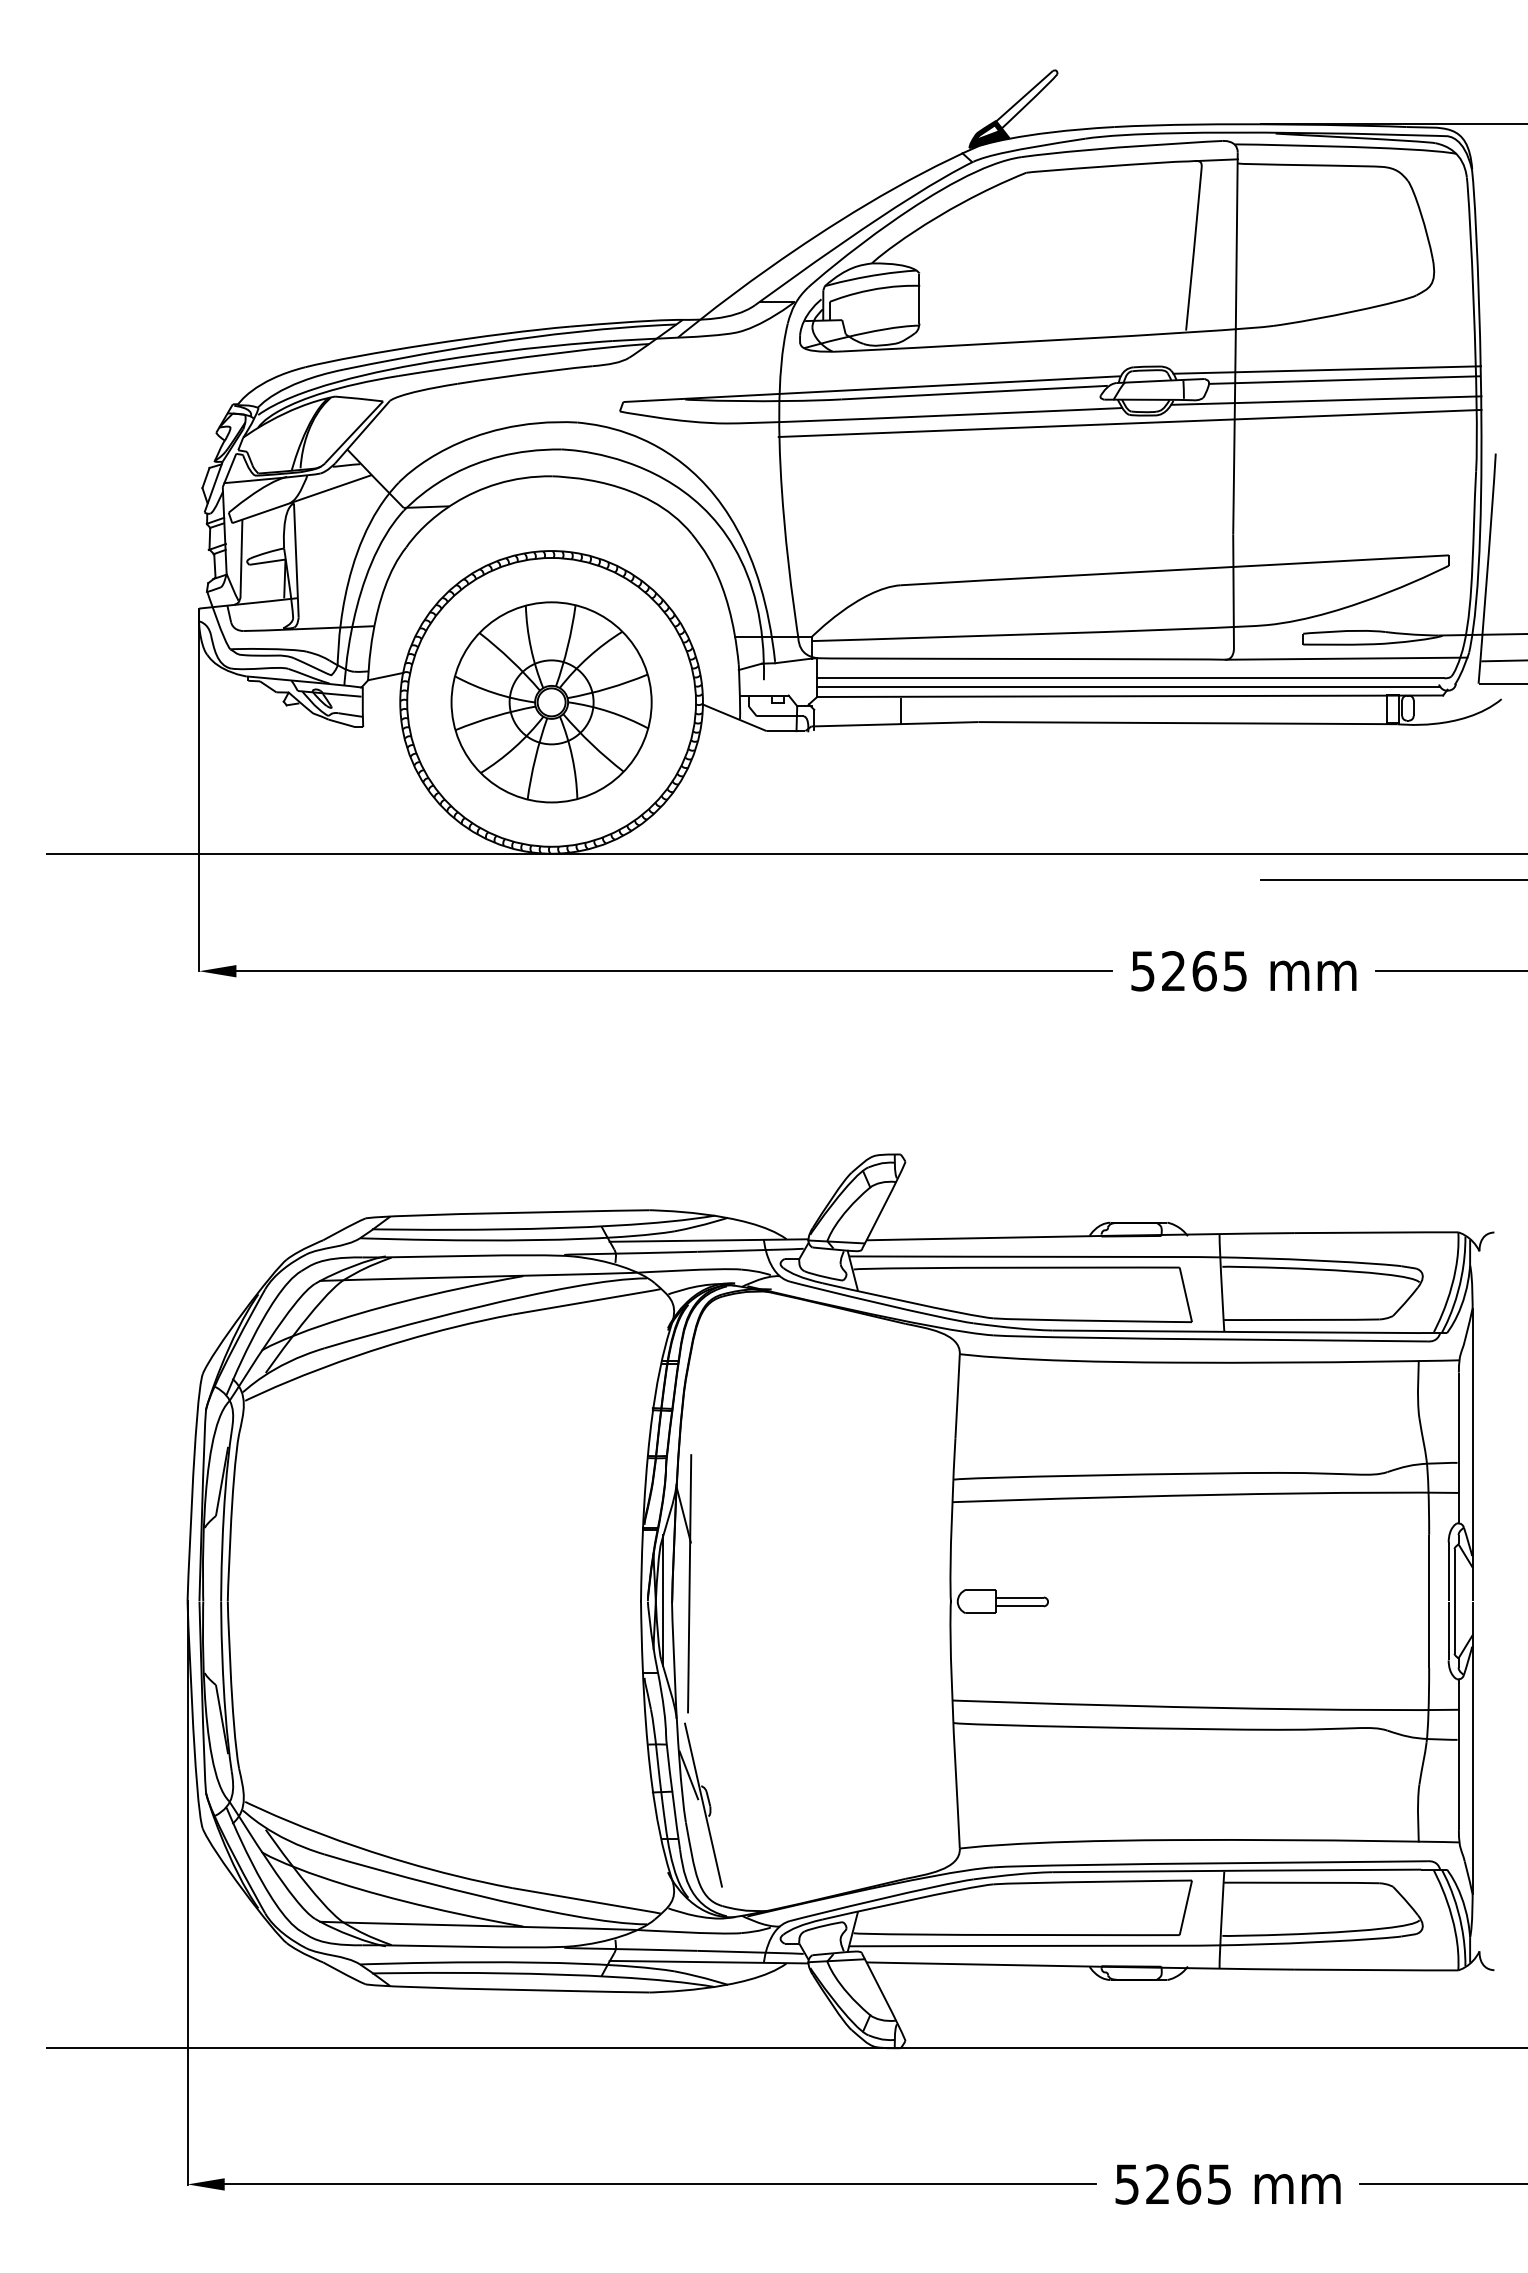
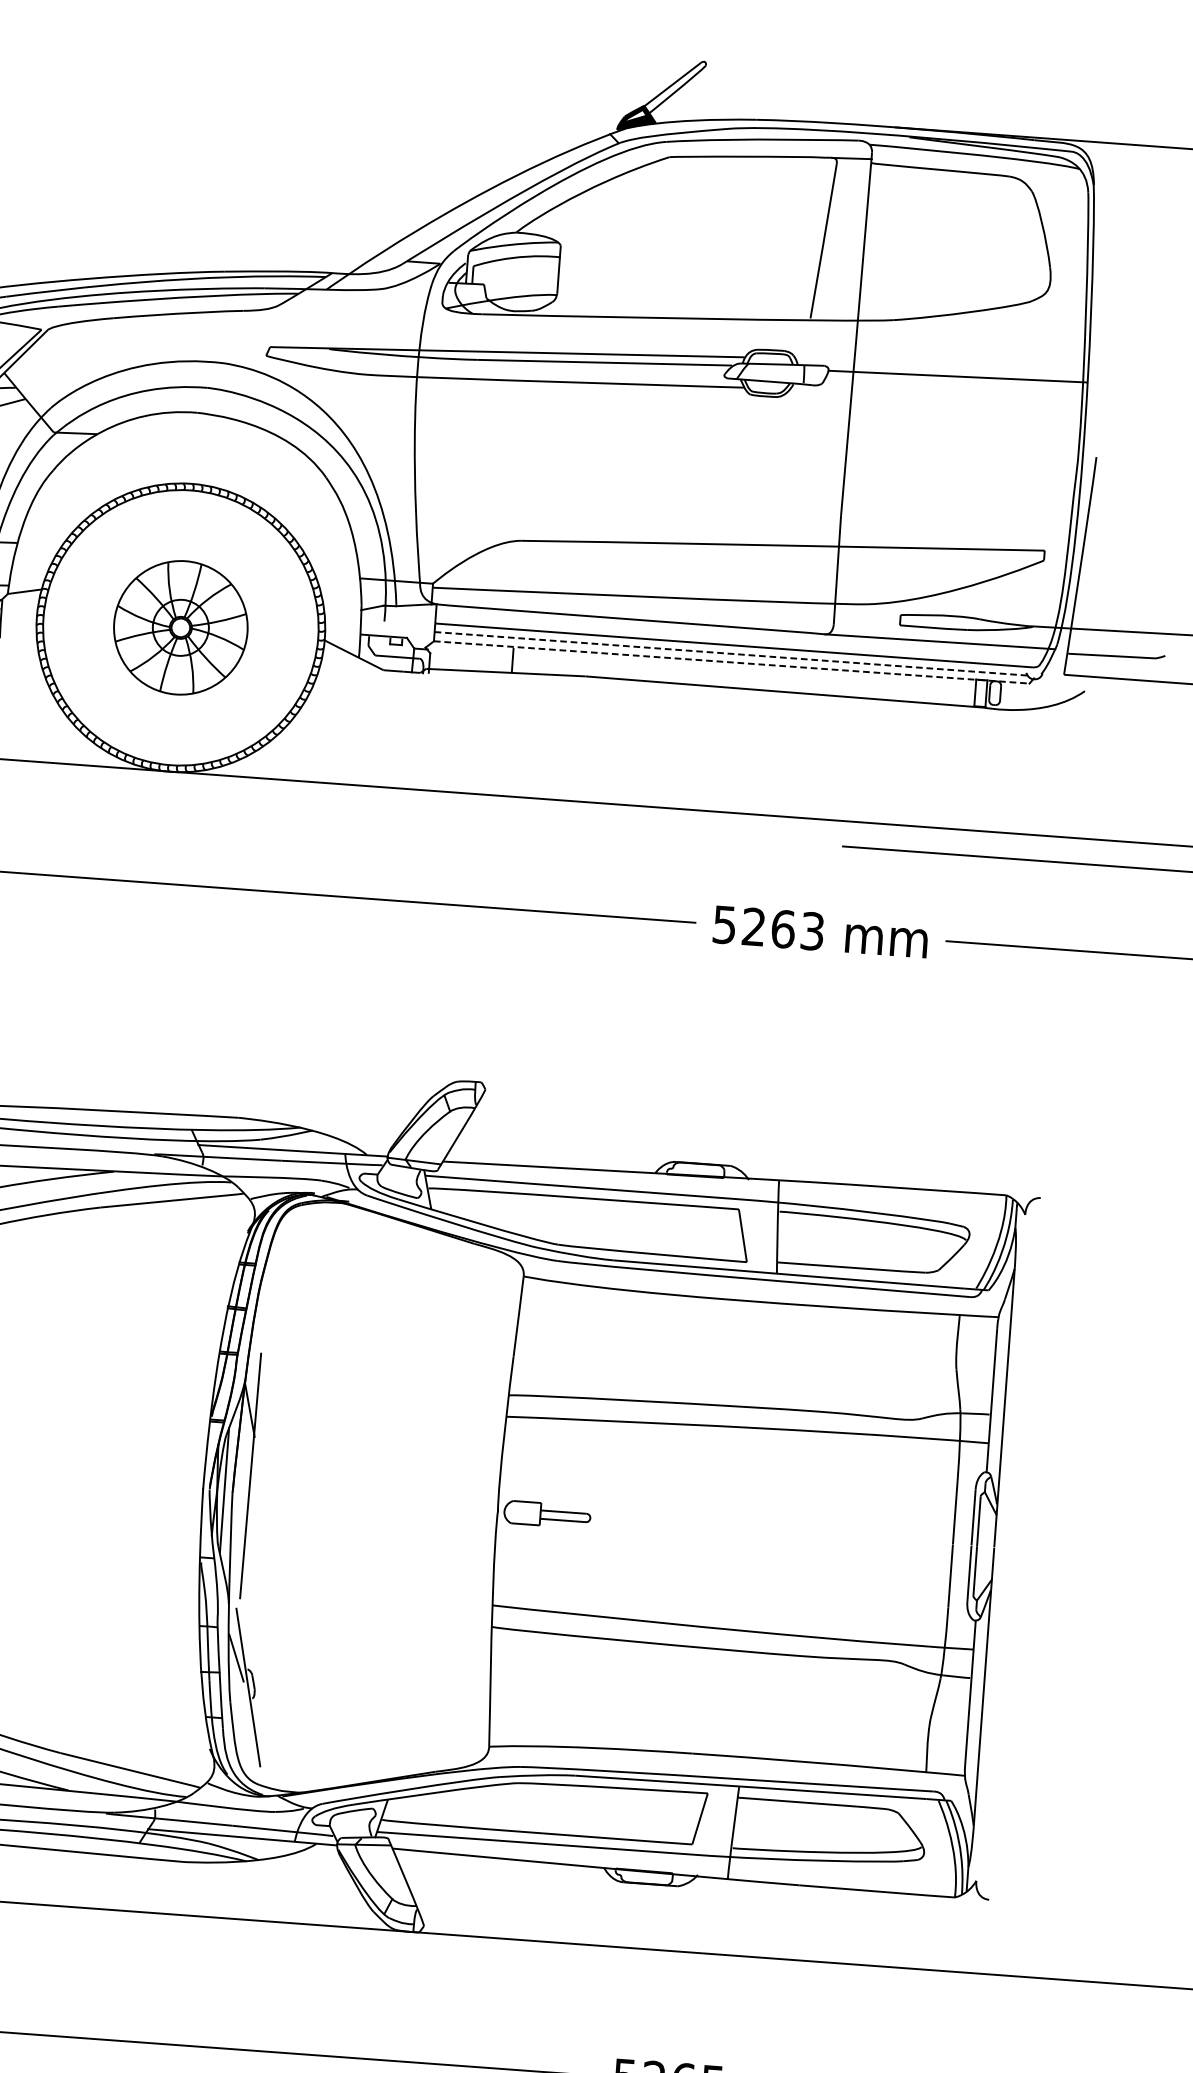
line: (1327, 369) -> (942, 365), removed
line: (1326, 400) -> (939, 394), removed
line: (1129, 423) -> (750, 402), removed
line: (1129, 687) -> (731, 654), solid -> dashed
line: (1130, 696) -> (732, 662), solid -> dashed
part: (551, 702) -> (180, 627), size x0.7
text: (1235, 970) -> (812, 930), 5265 -> 5263

